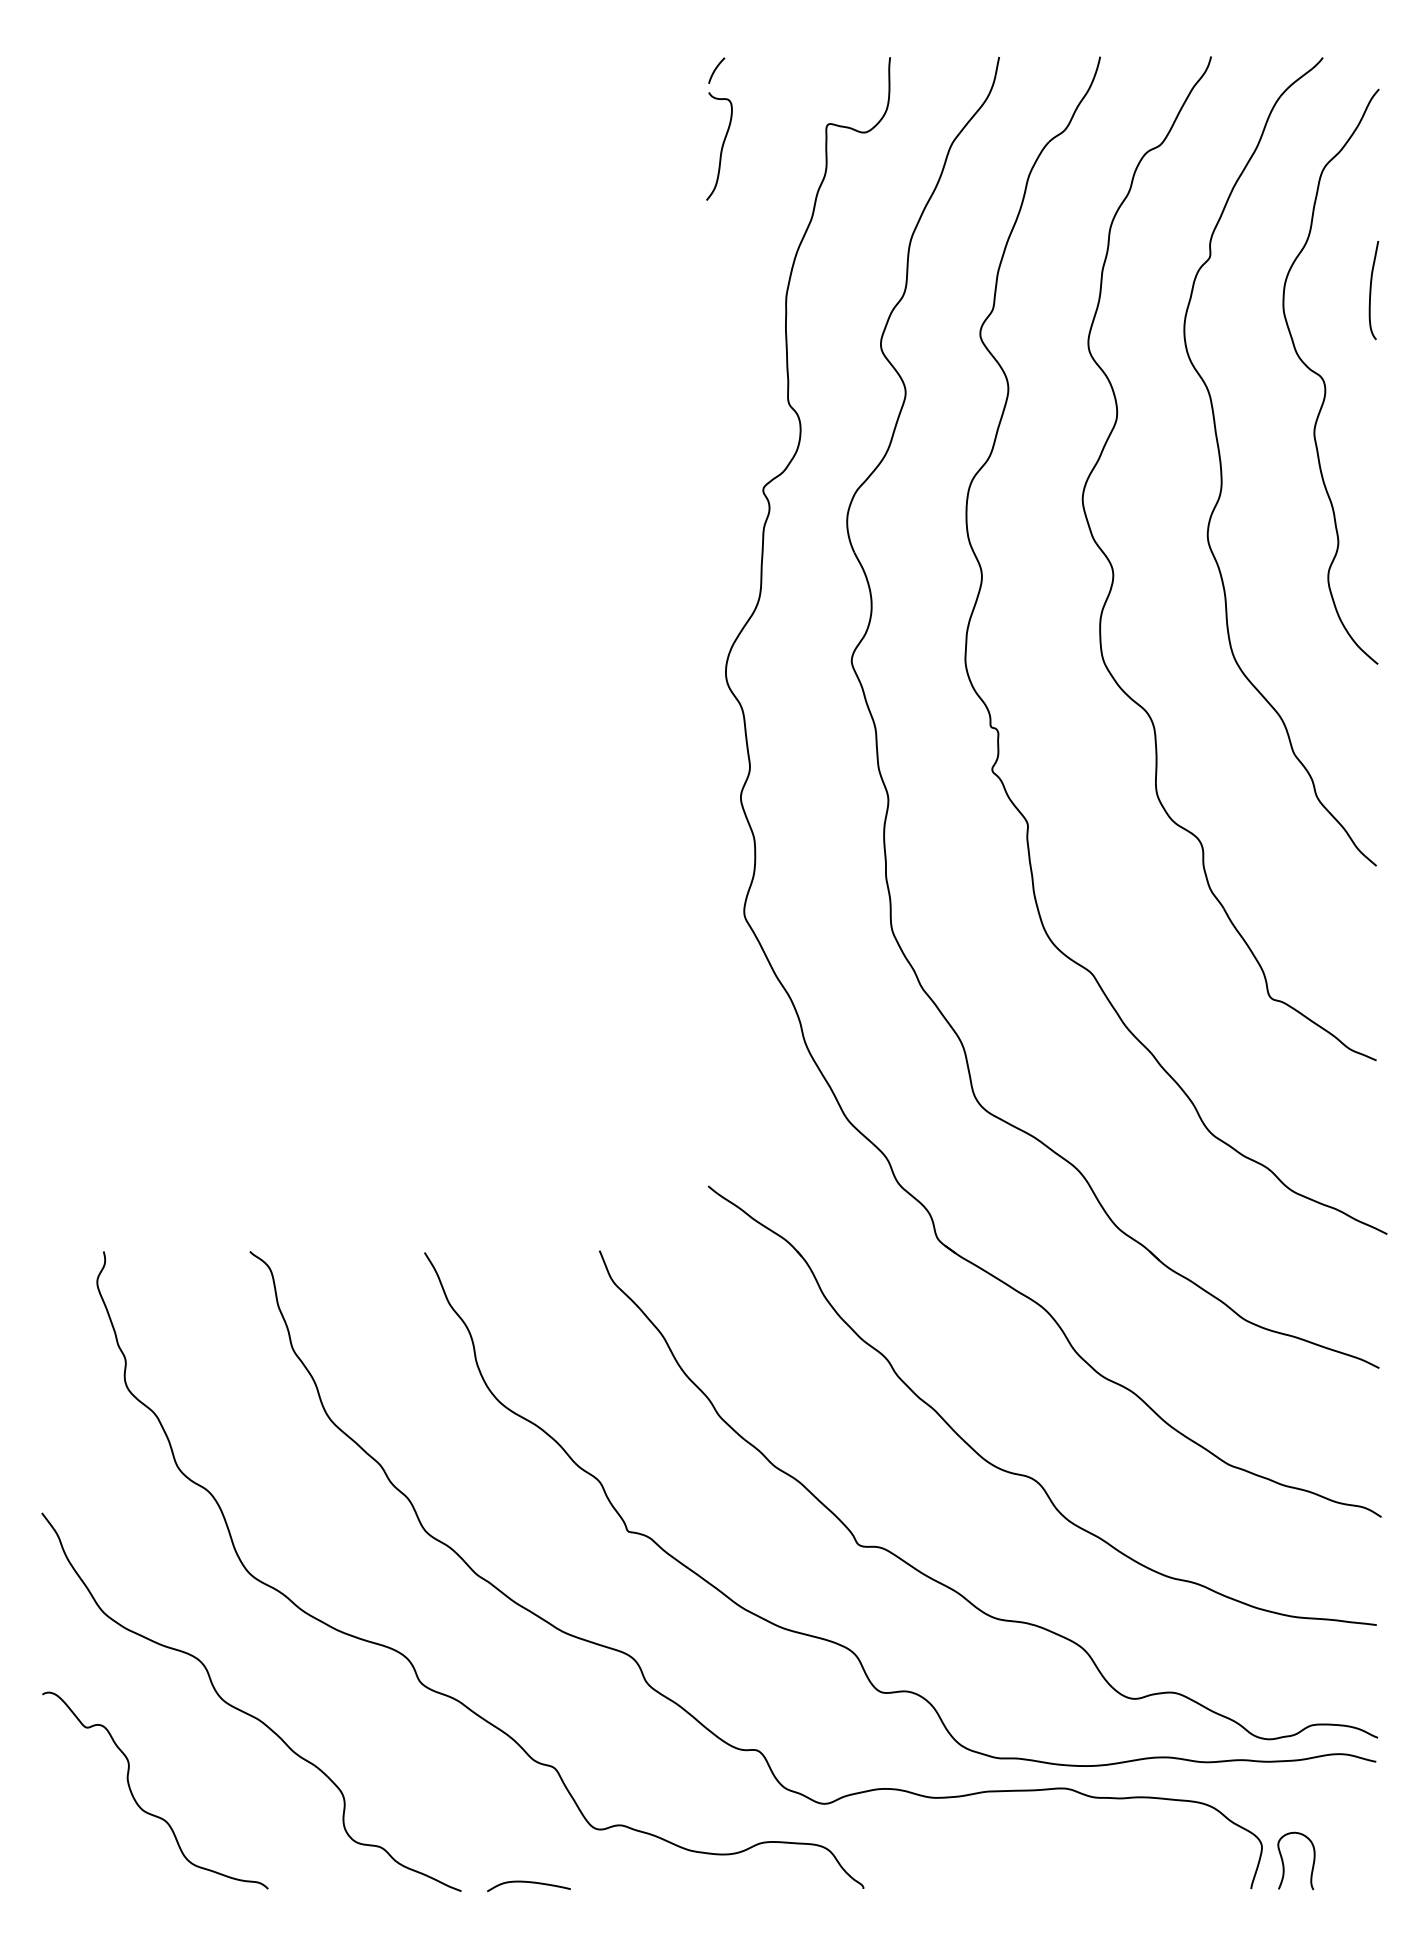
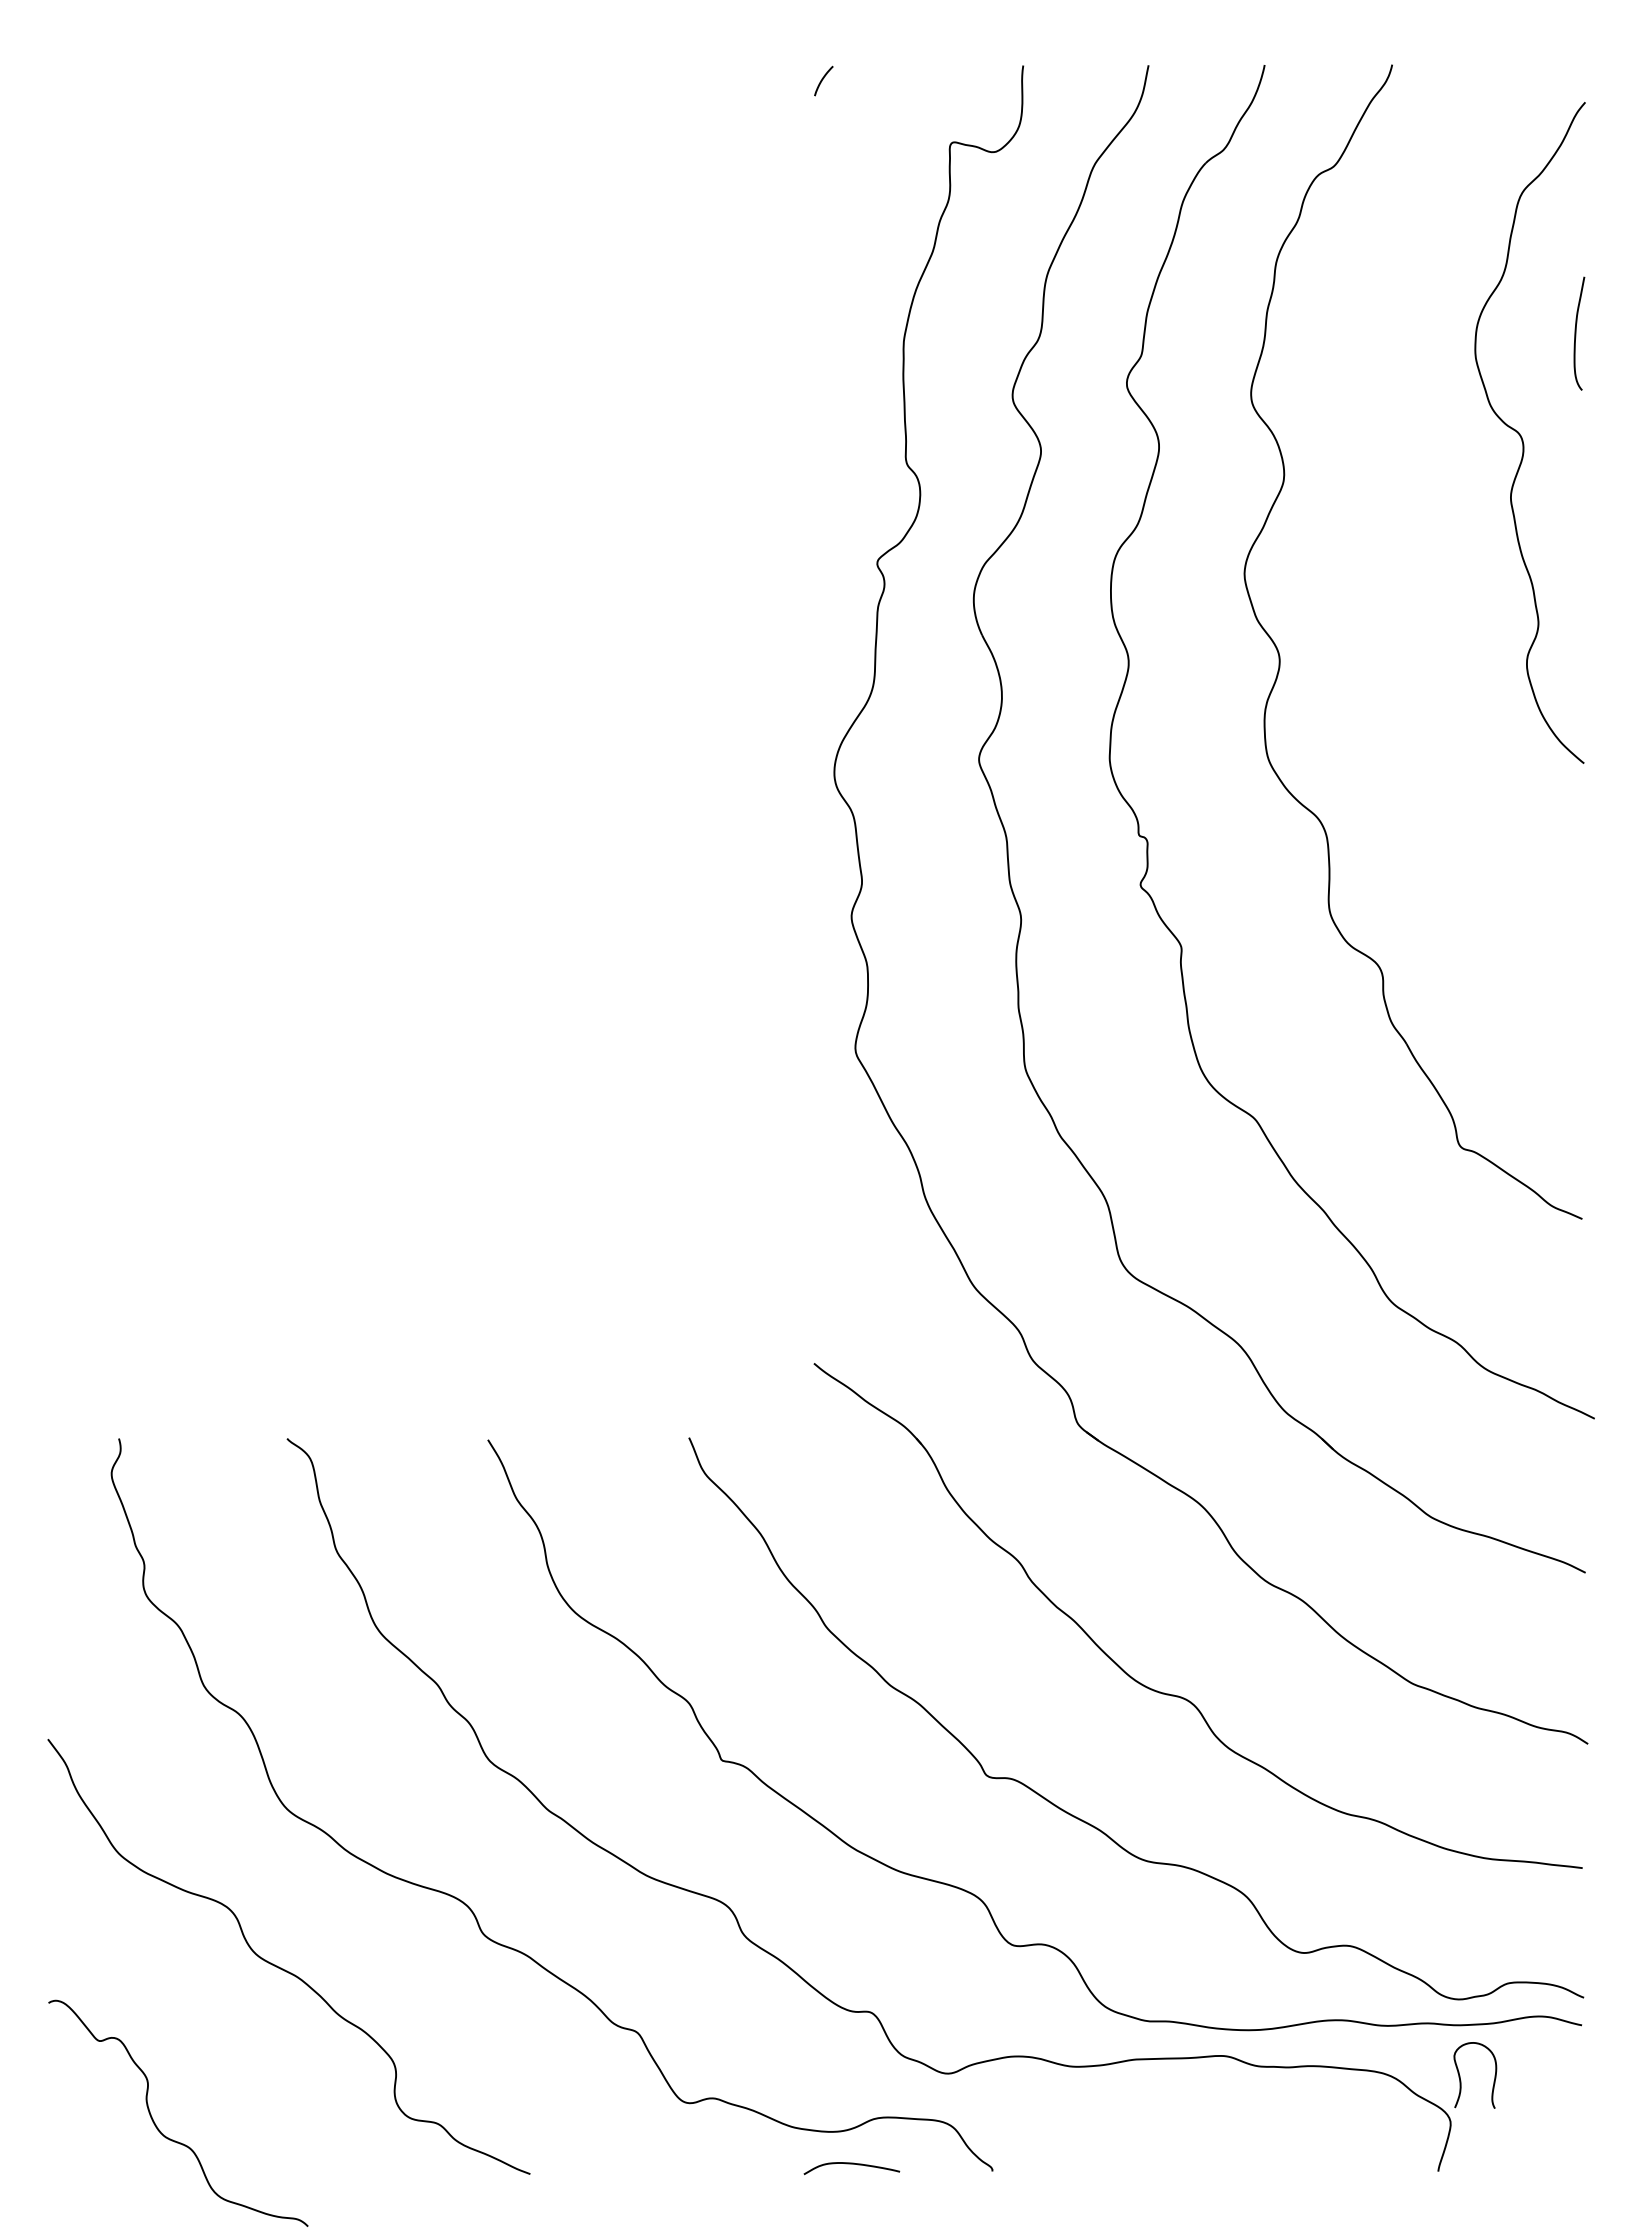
curve: (721, 145) -> (829, 167), removed
curve: (1221, 464) -> (1404, 533), removed
curve: (136, 1800) -> (156, 2124), moved
curve: (1284, 1865) -> (1461, 2080), moved
curve: (528, 1882) -> (851, 2164), moved

